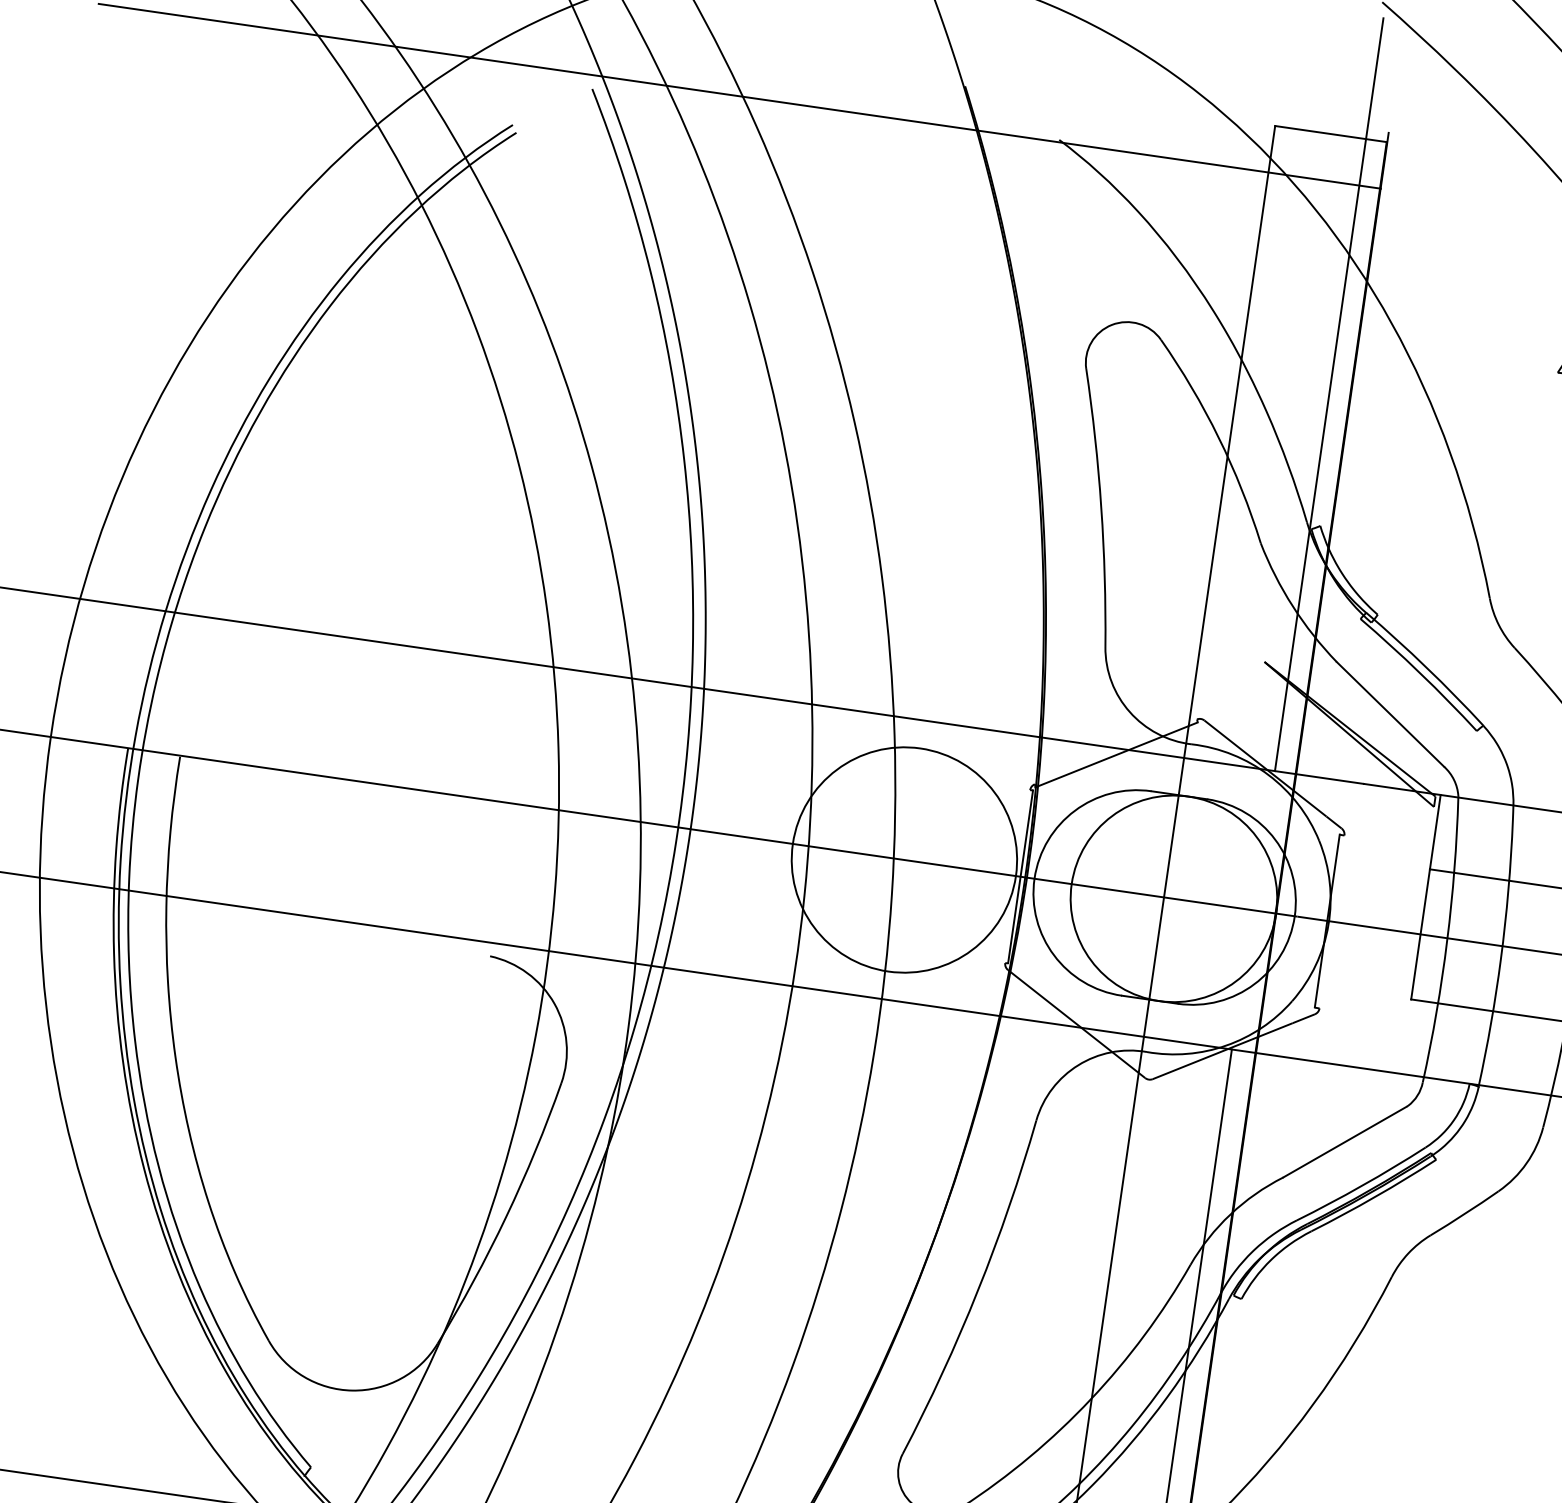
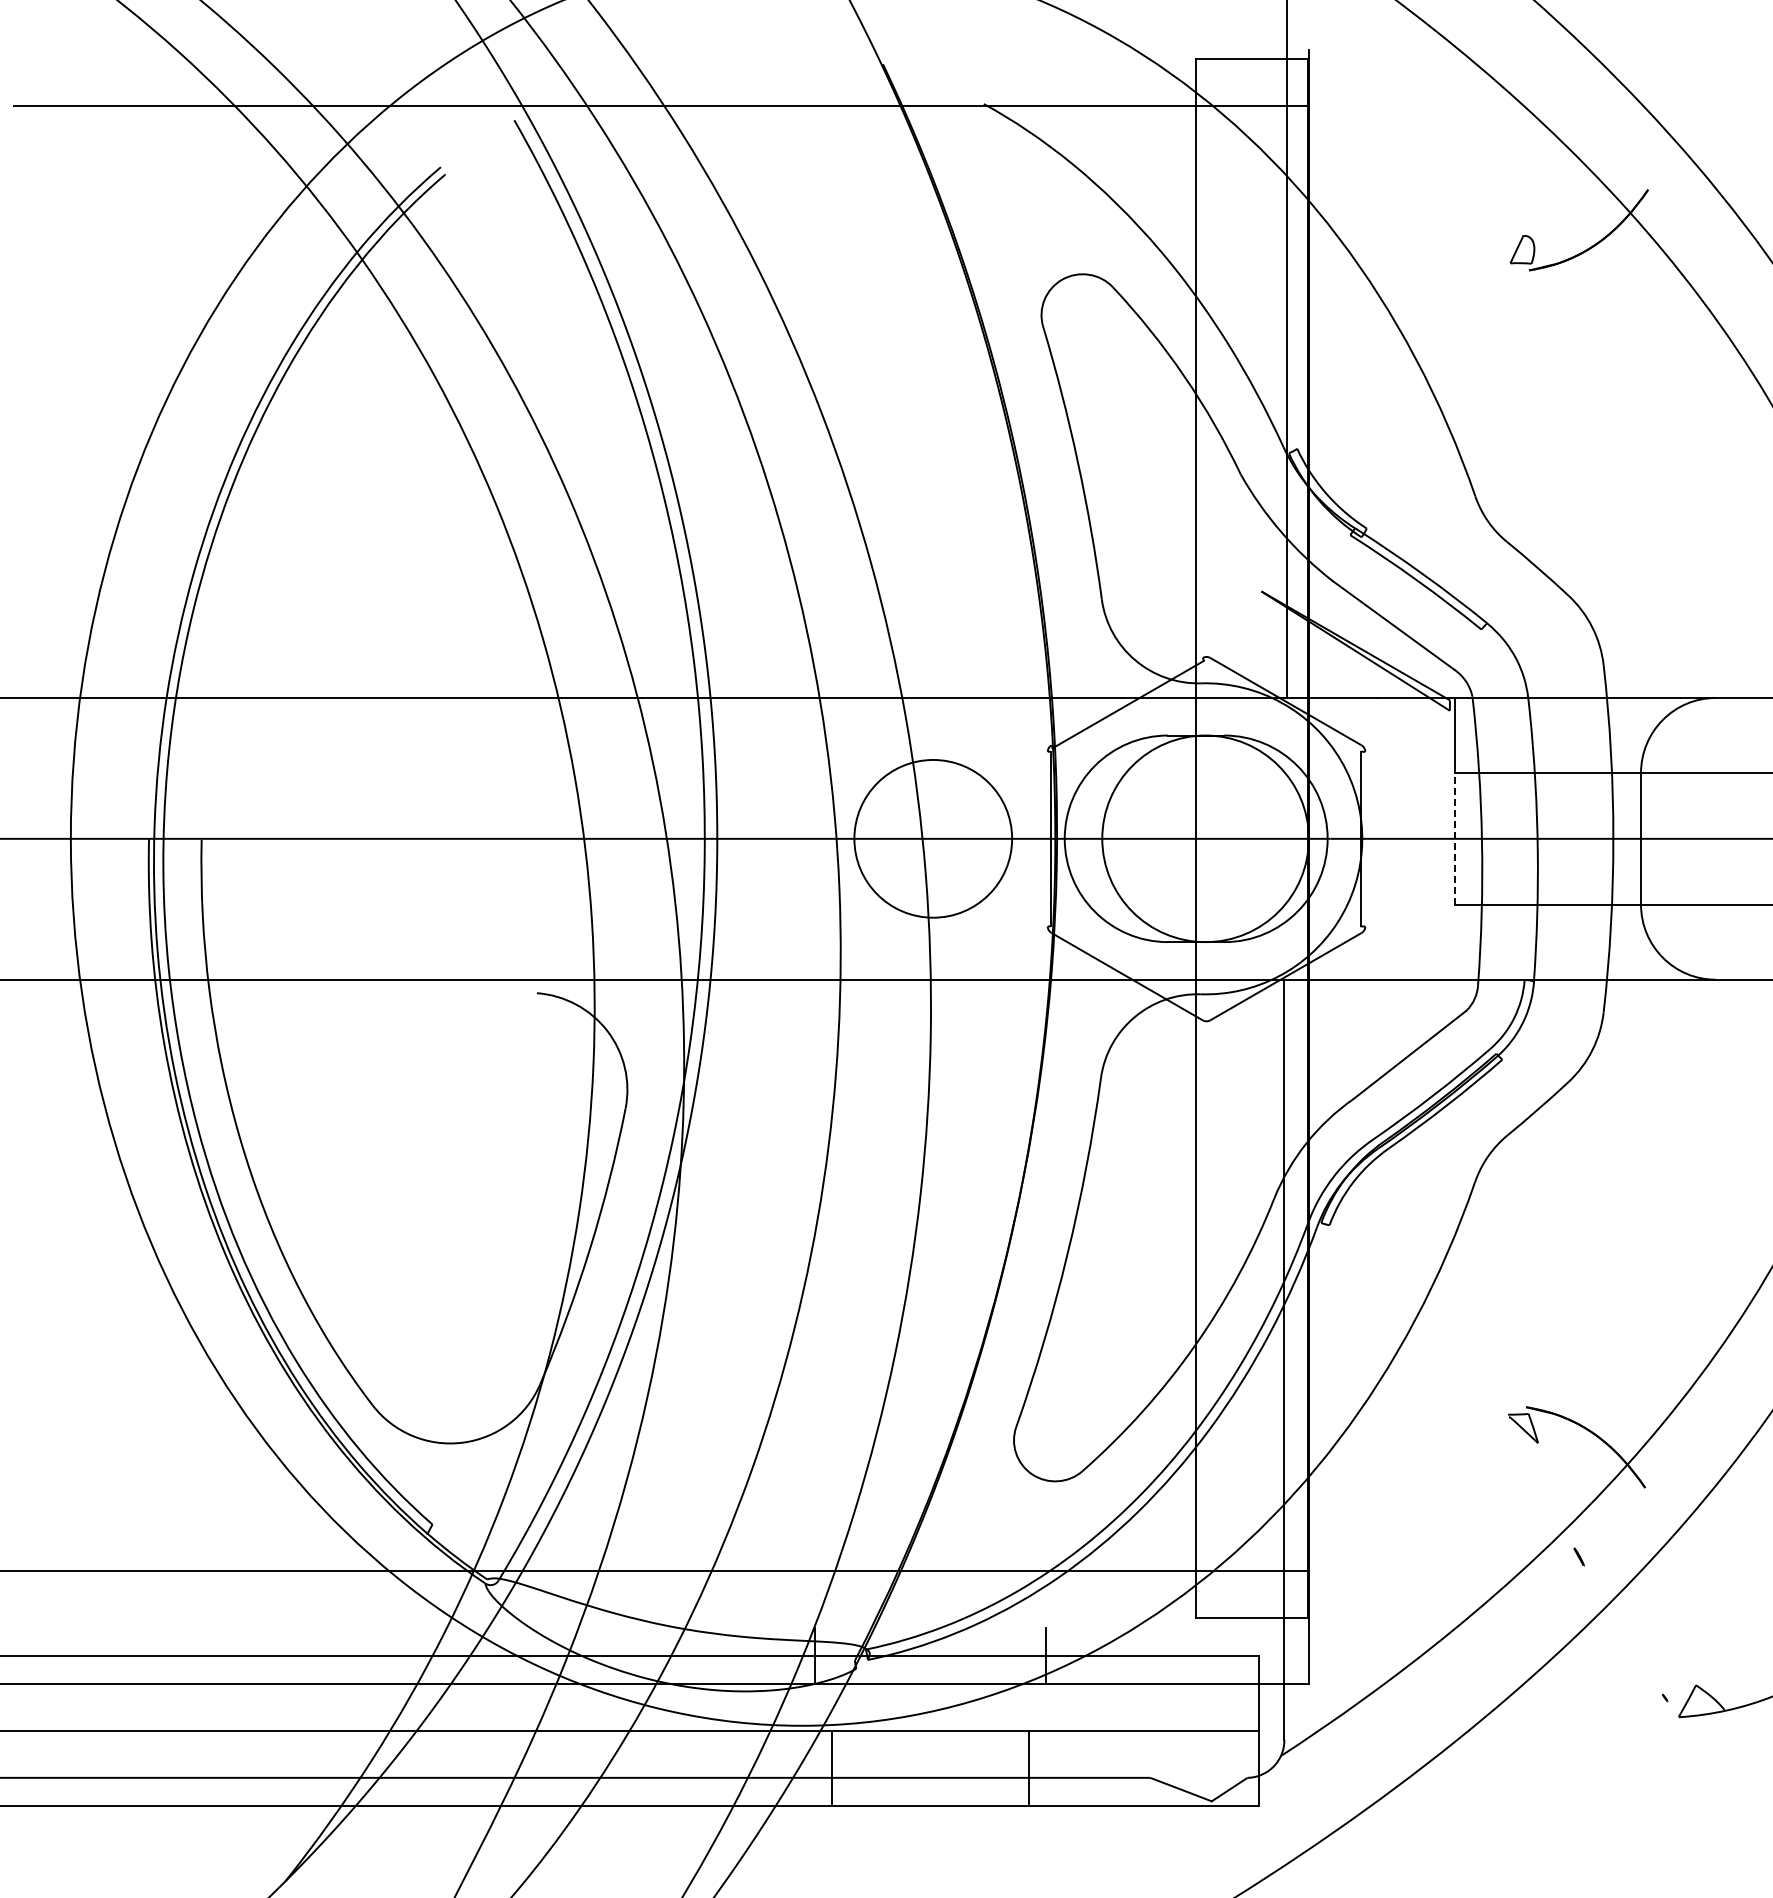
circle: (903, 859) -> (932, 838), size x0.7
line: (1420, 934) -> (1454, 838), solid -> dashed

